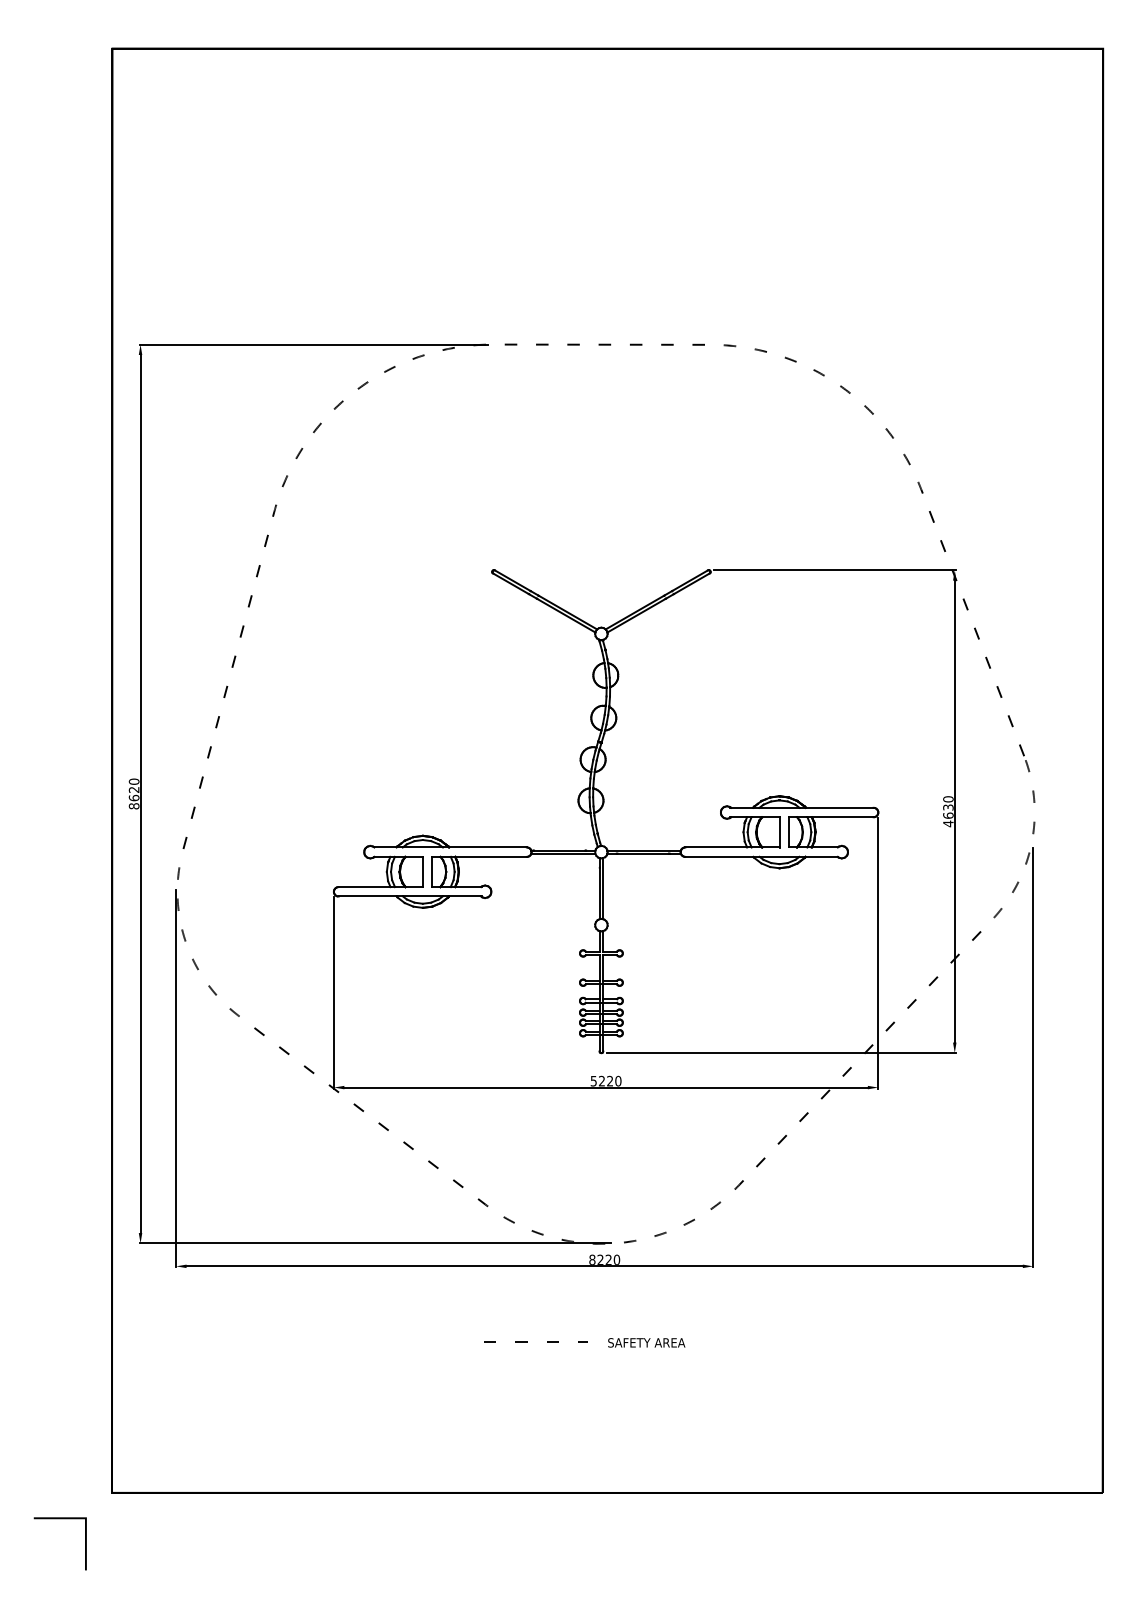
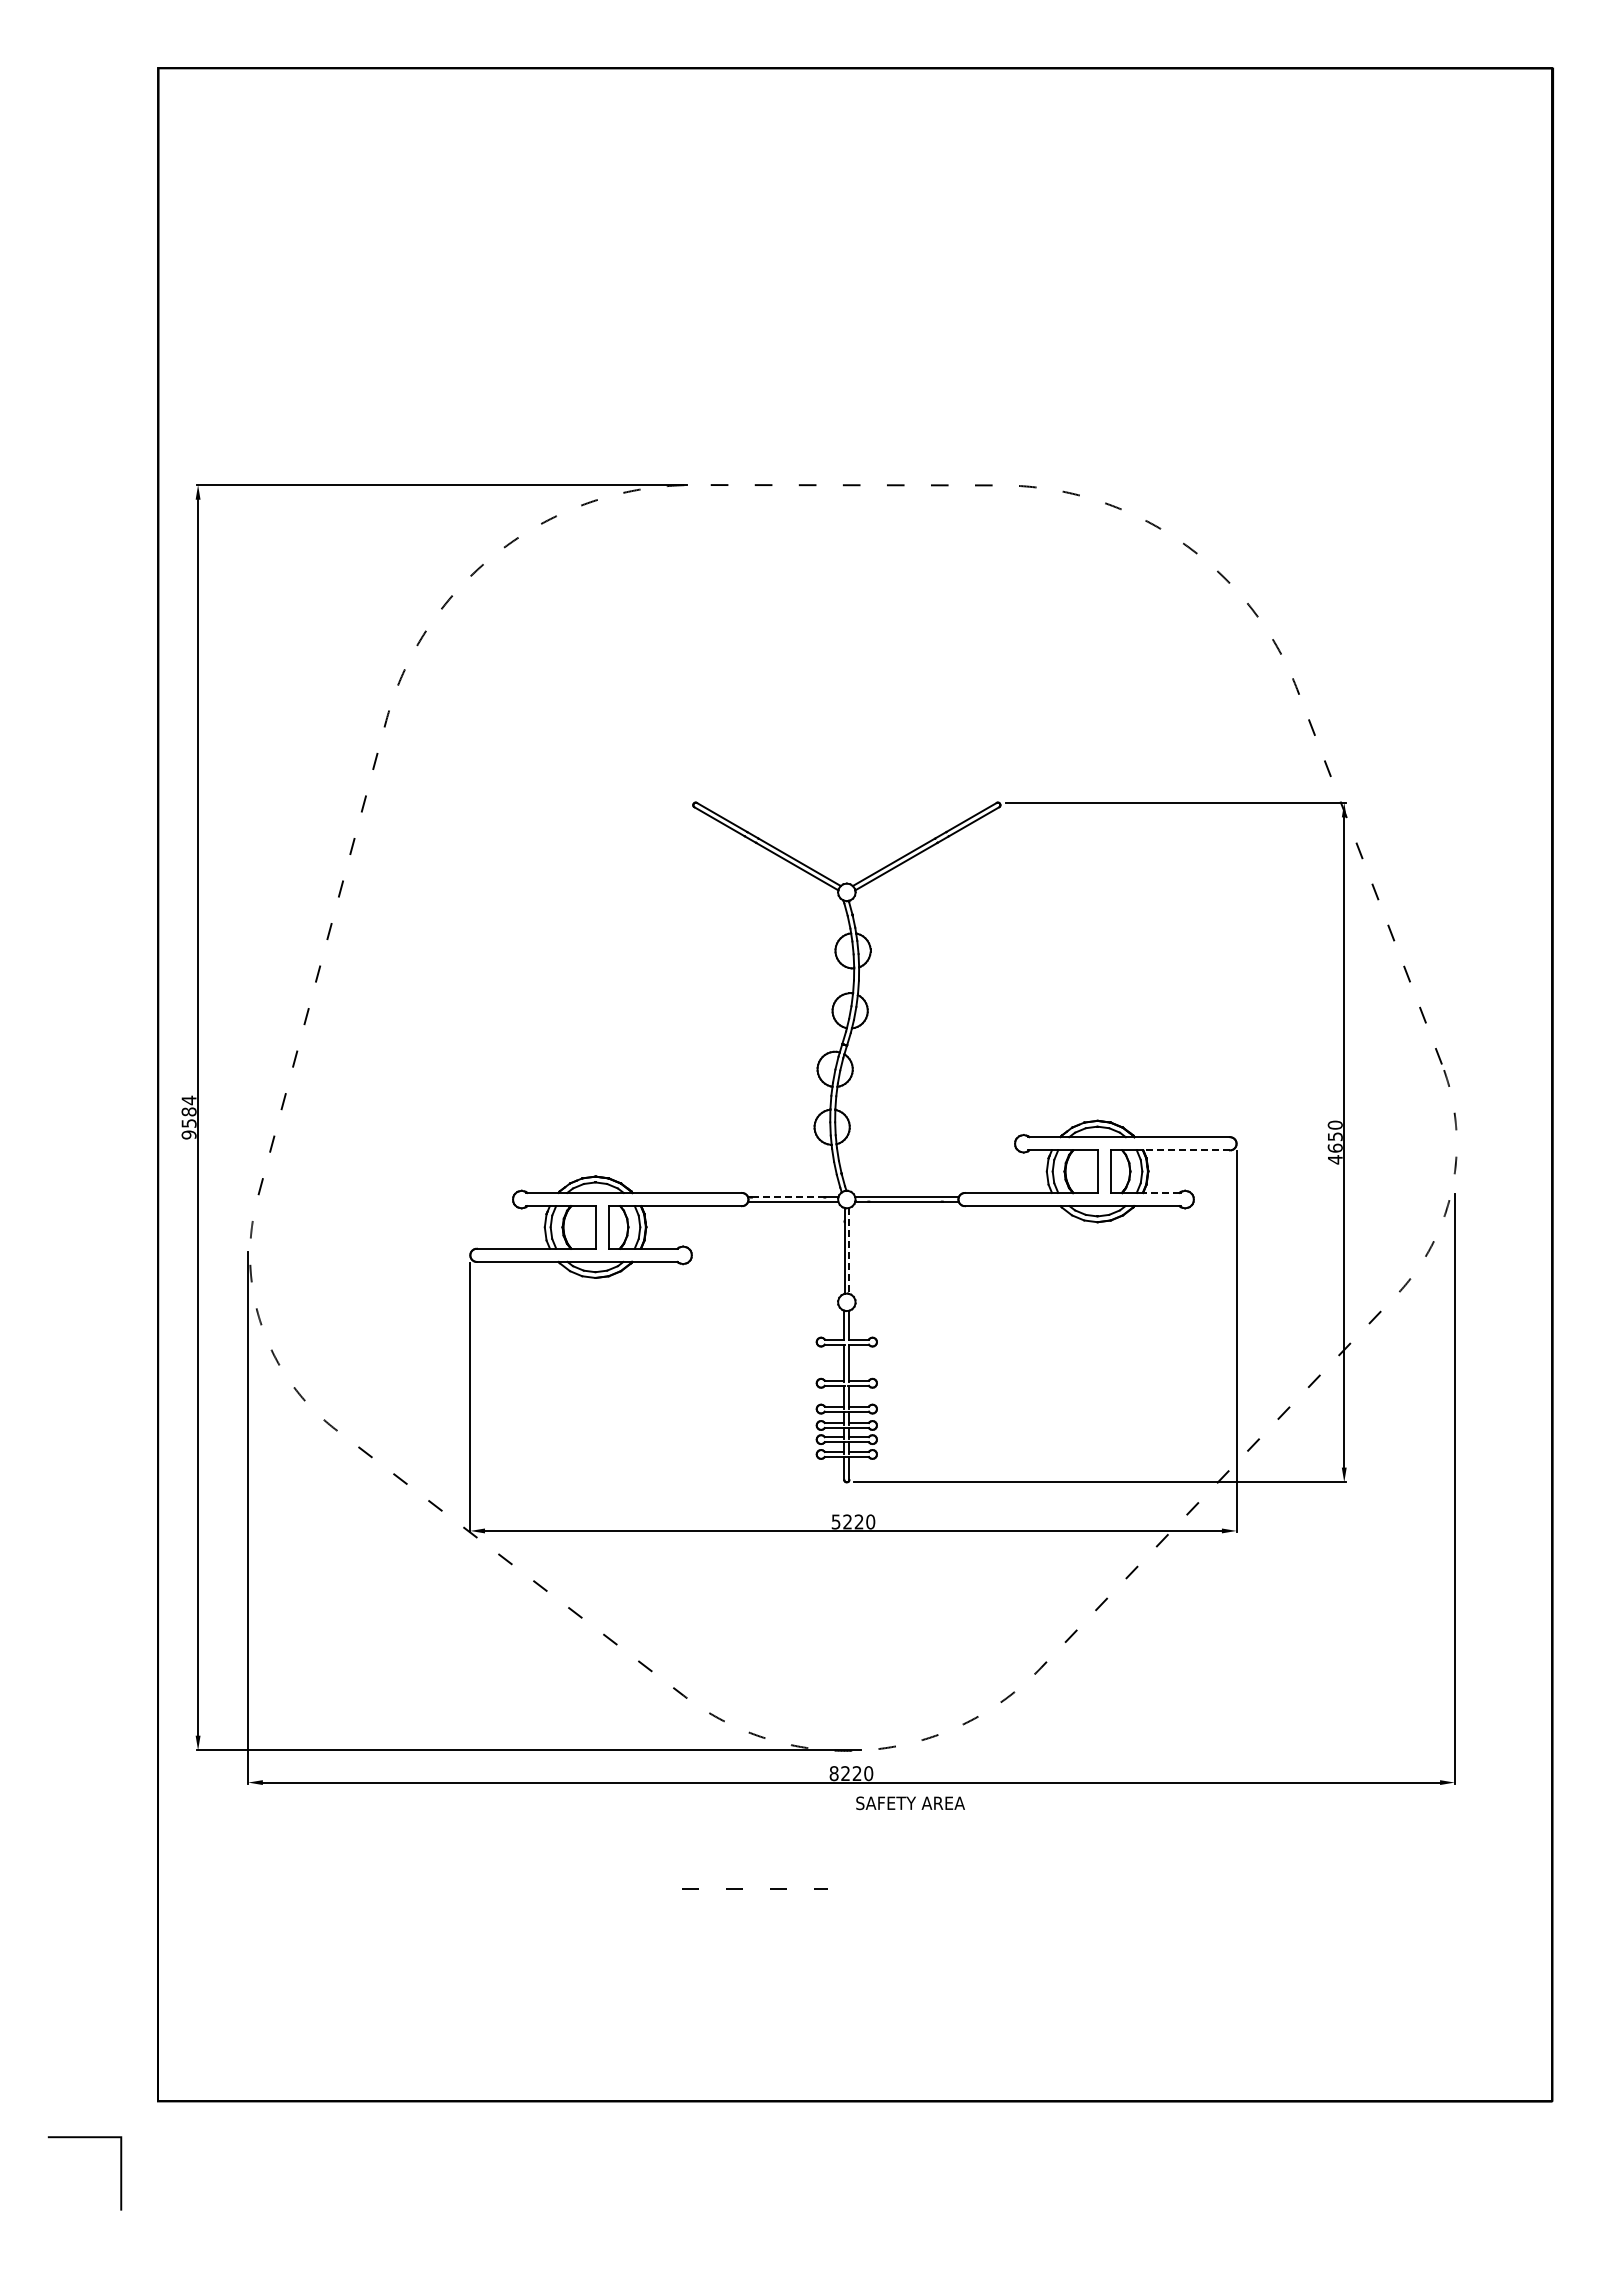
text: (133, 793) -> (188, 1117), 8620 -> 9584
text: (947, 807) -> (1334, 1136), 4630 -> 4650
line: (842, 817) -> (1186, 1150), solid -> dashed
line: (824, 847) -> (1160, 1192), solid -> dashed
line: (559, 850) -> (788, 1197), solid -> dashed
line: (603, 889) -> (849, 1251), solid -> dashed
text: (646, 1343) -> (910, 1803), moved

